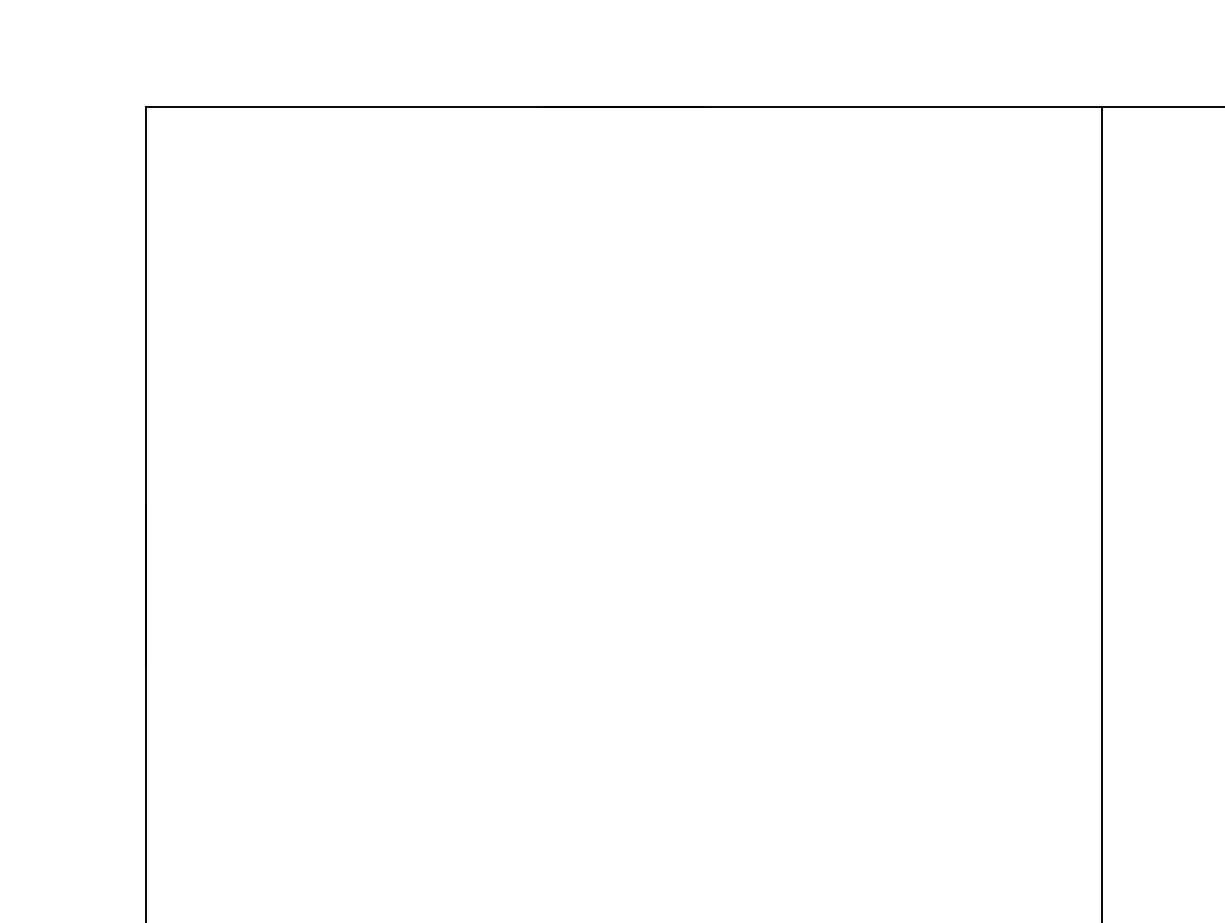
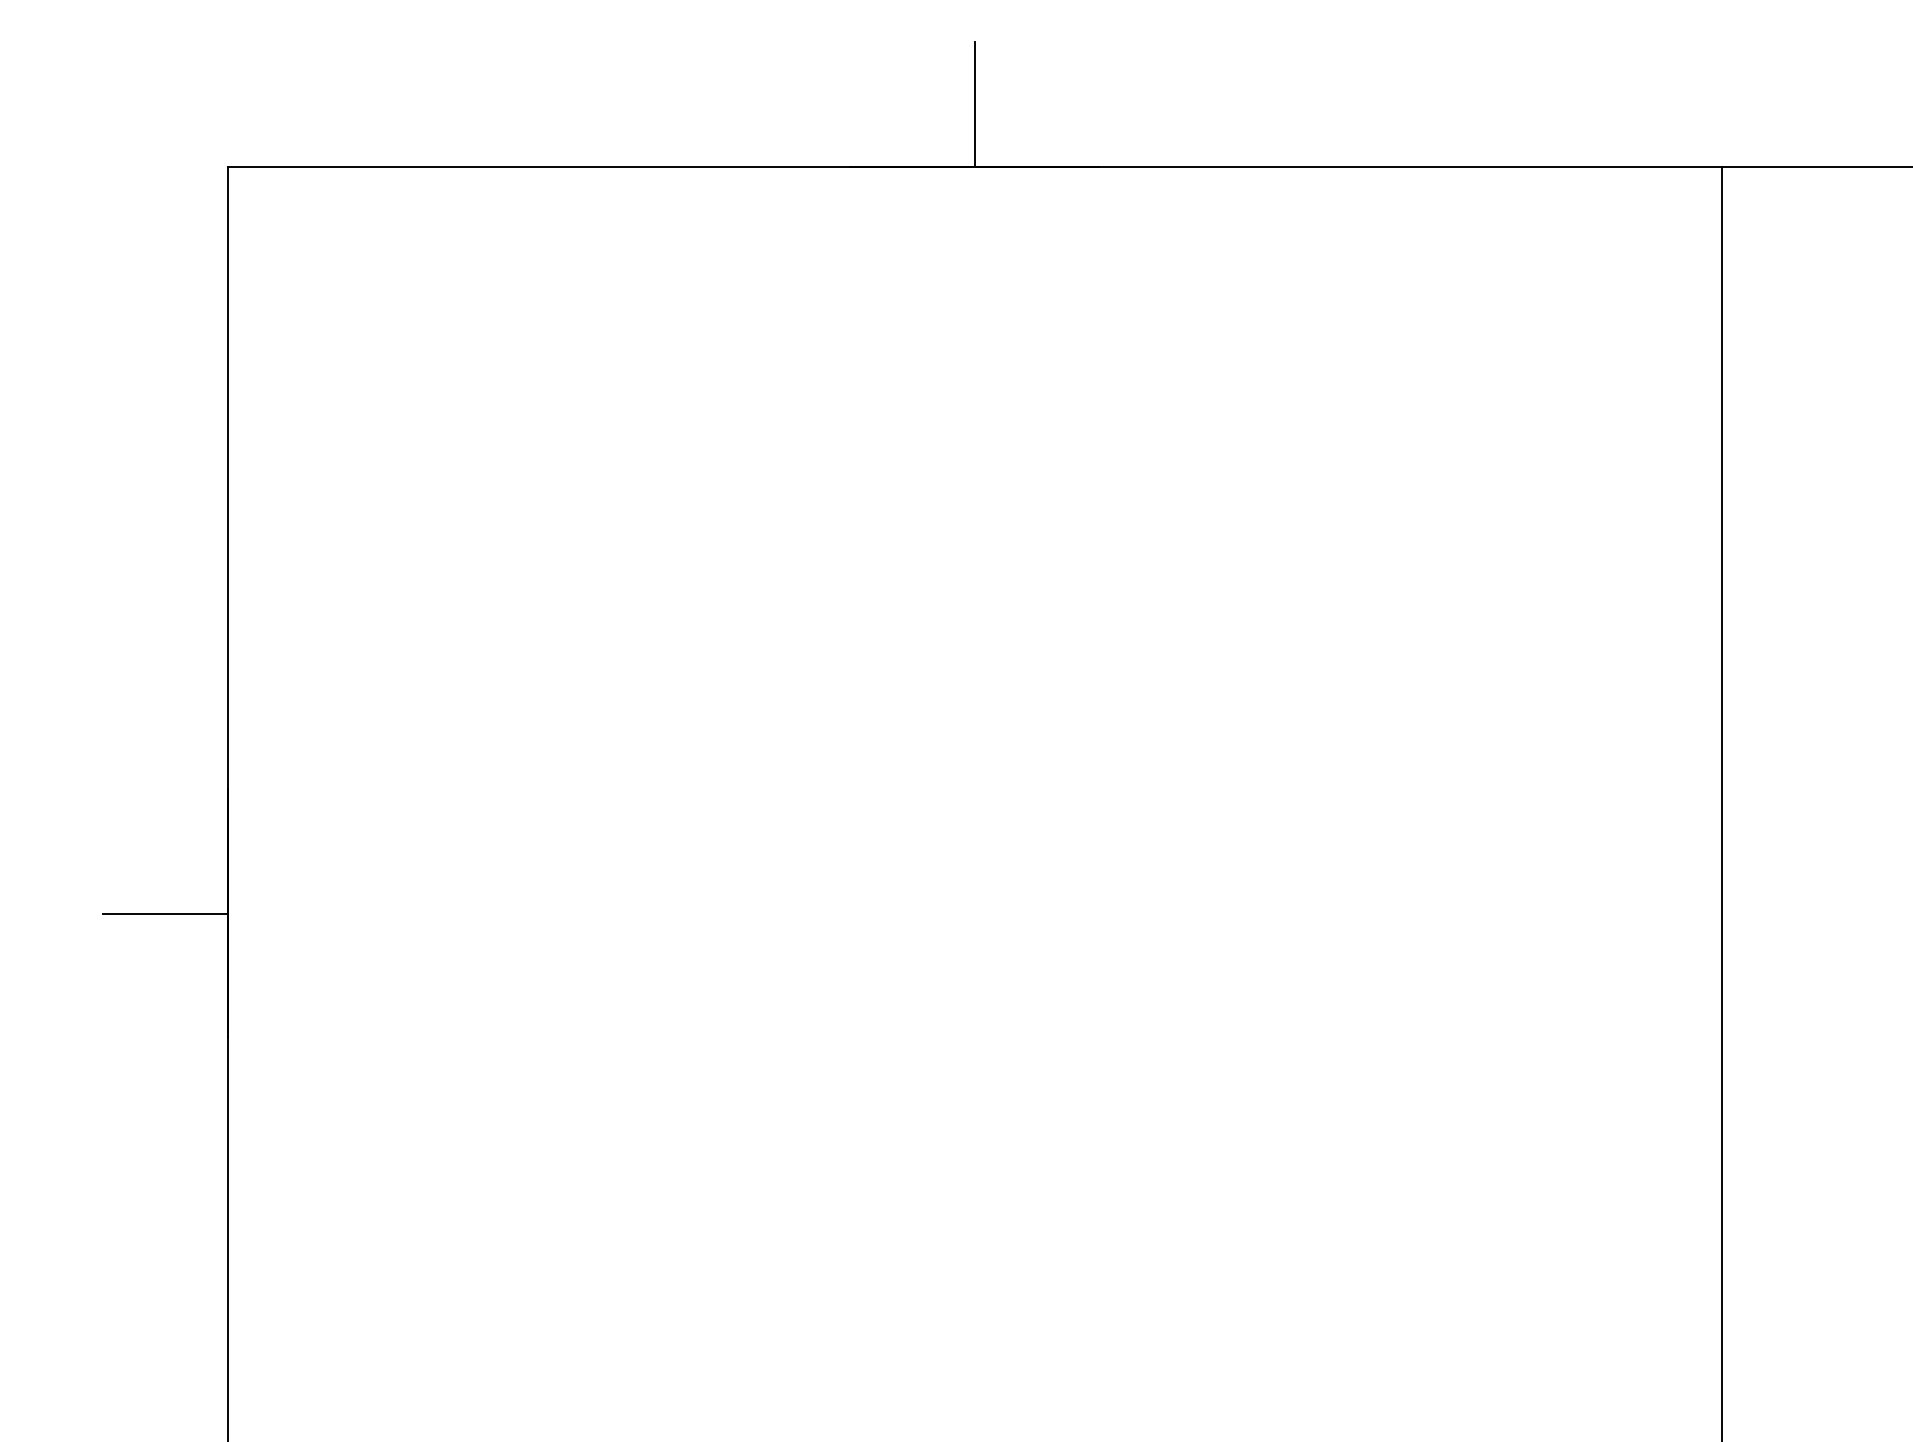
line: (624, 66) -> (975, 104), added
line: (105, 585) -> (164, 914), added

